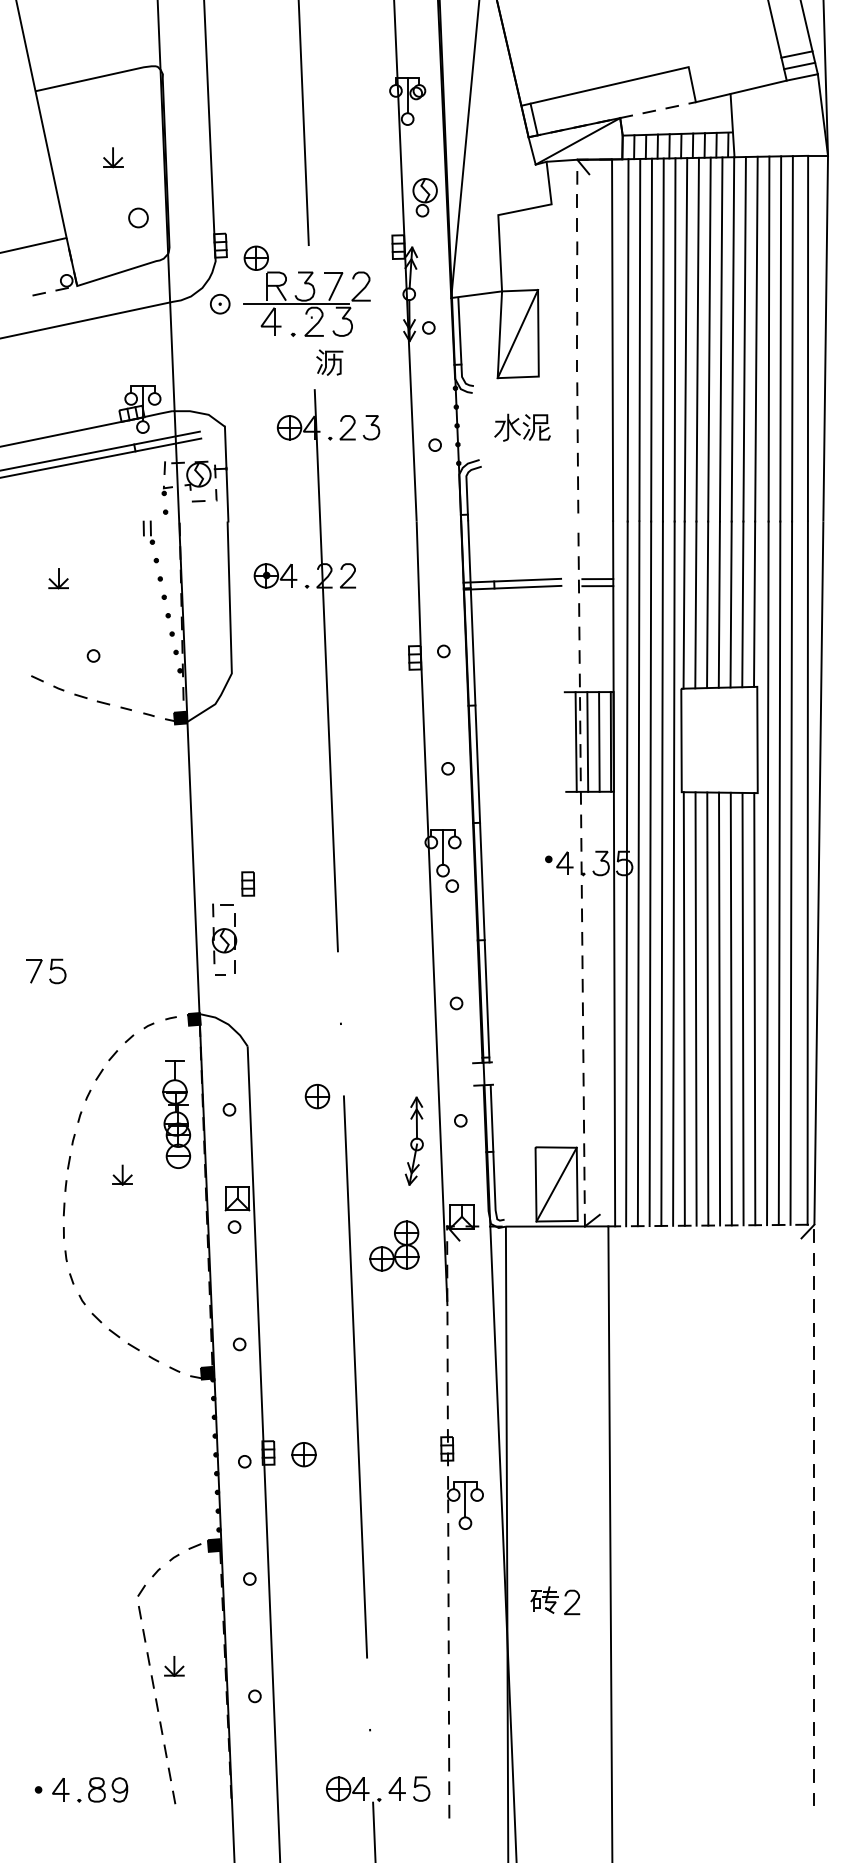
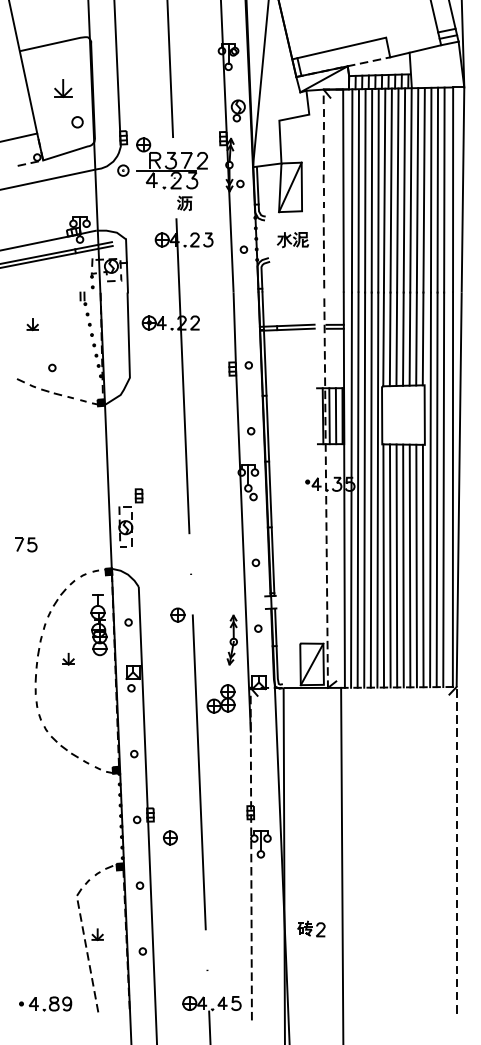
part: (113, 157) -> (63, 88), size x1.6
part: (304, 1453) -> (170, 837), moved
part: (555, 1600) -> (311, 928), moved

